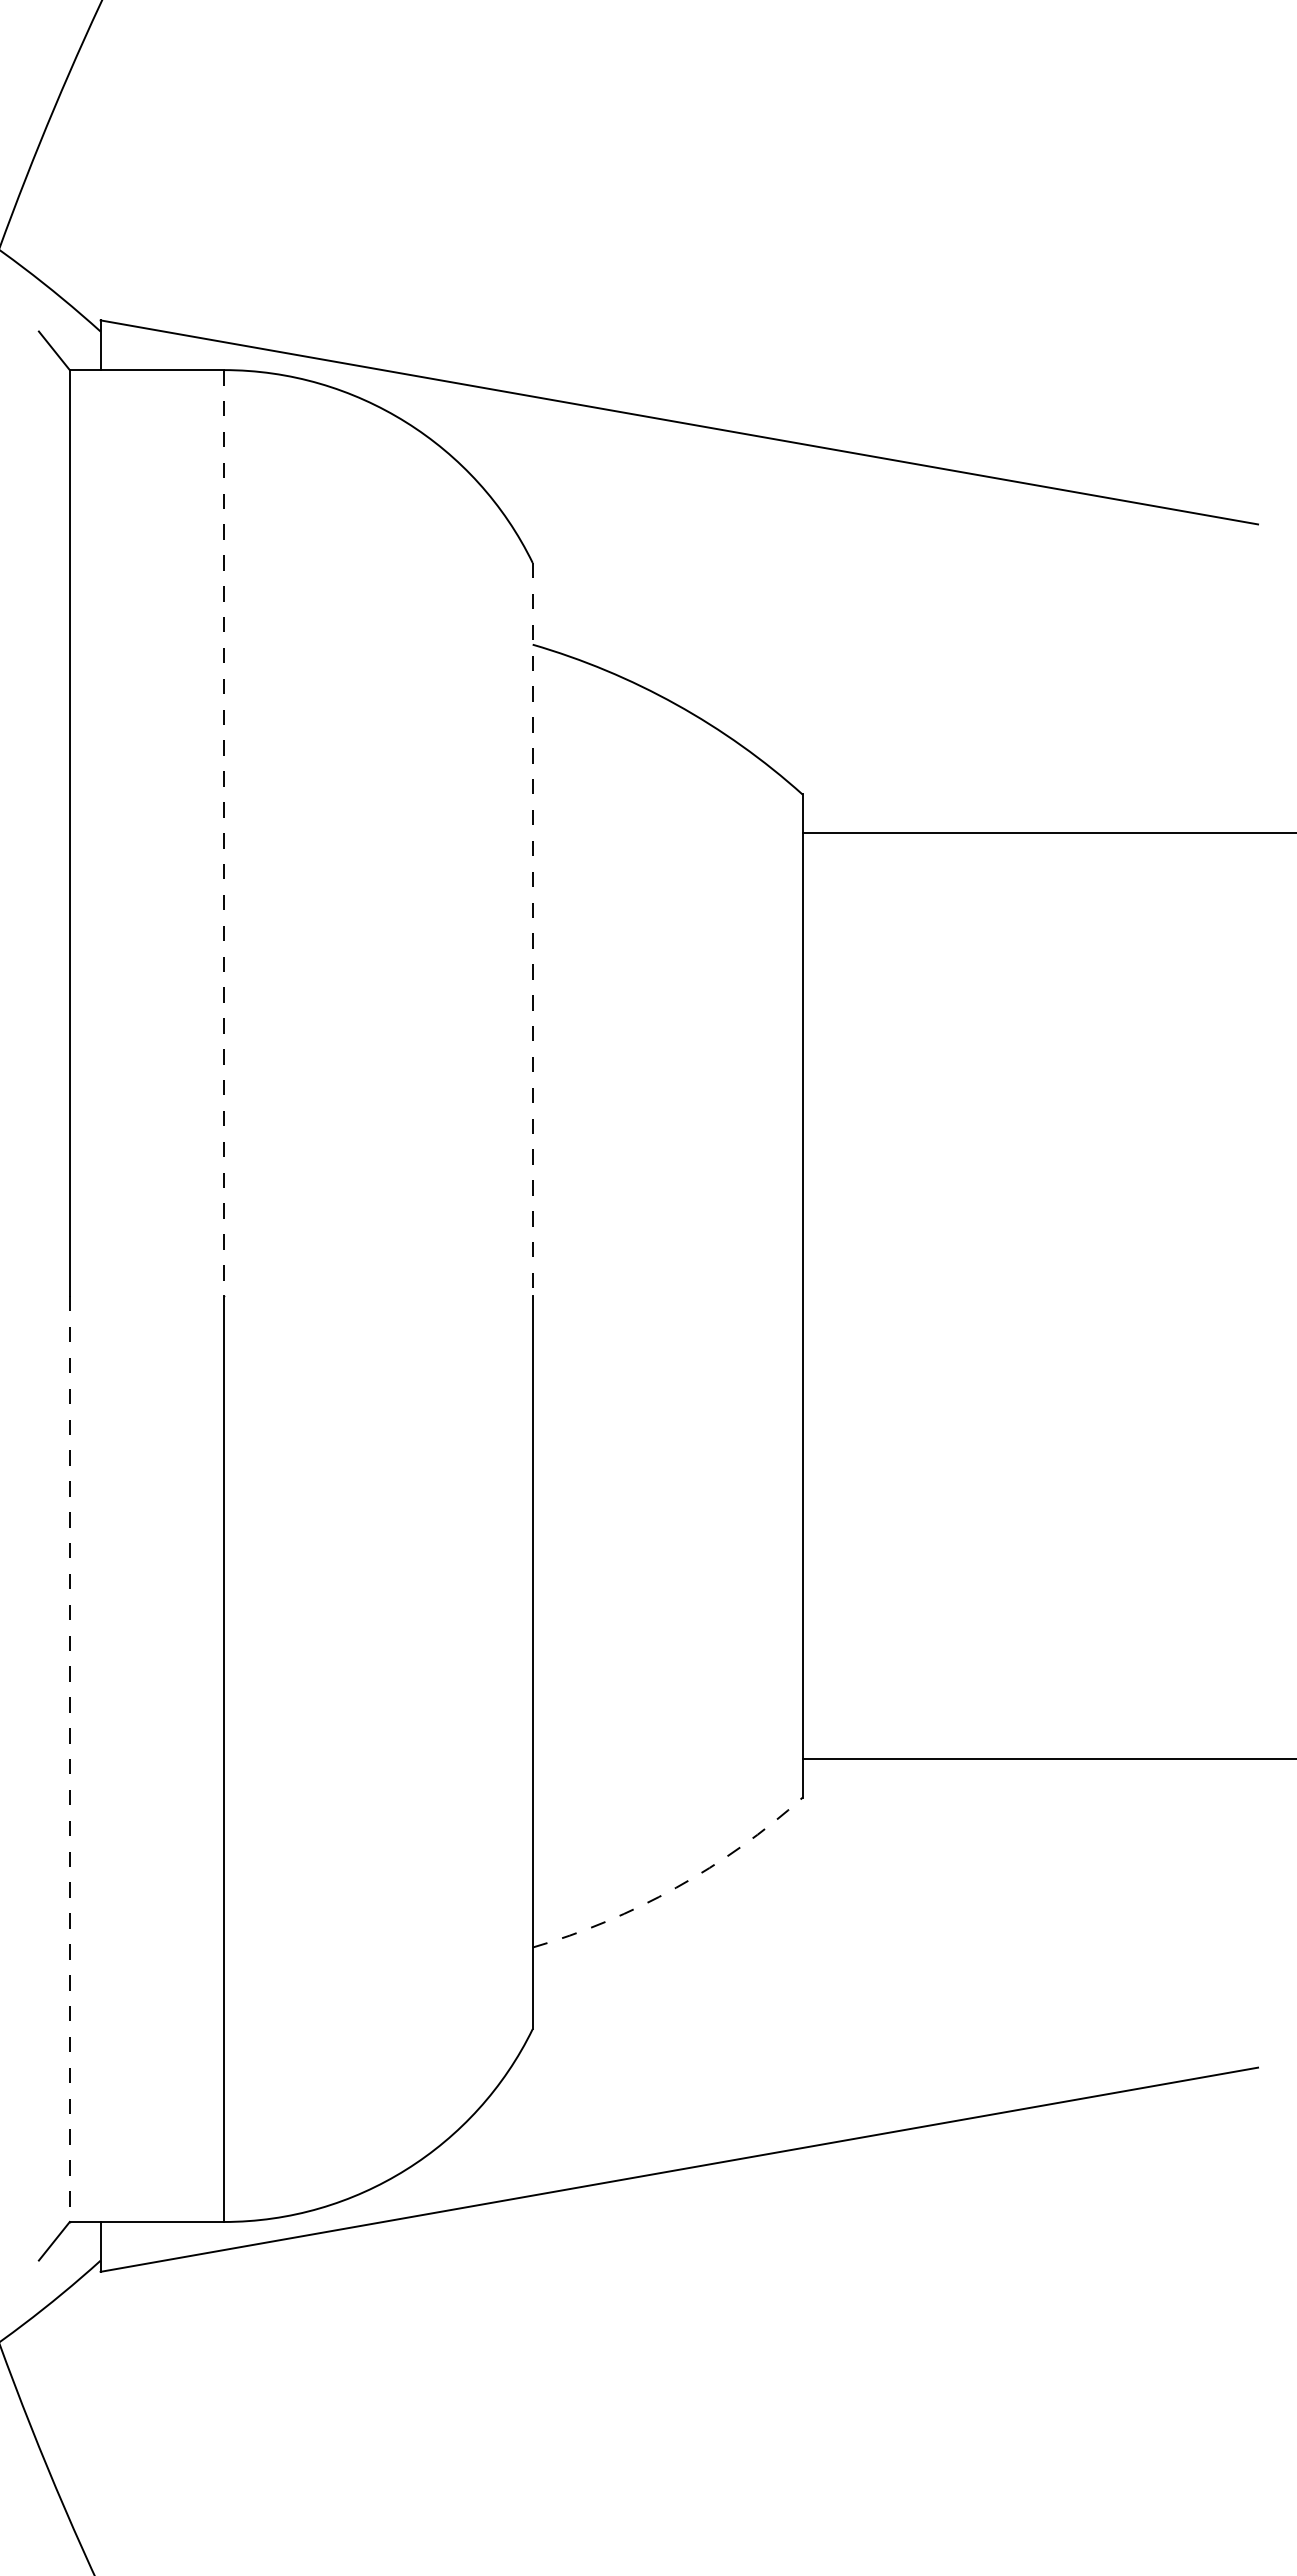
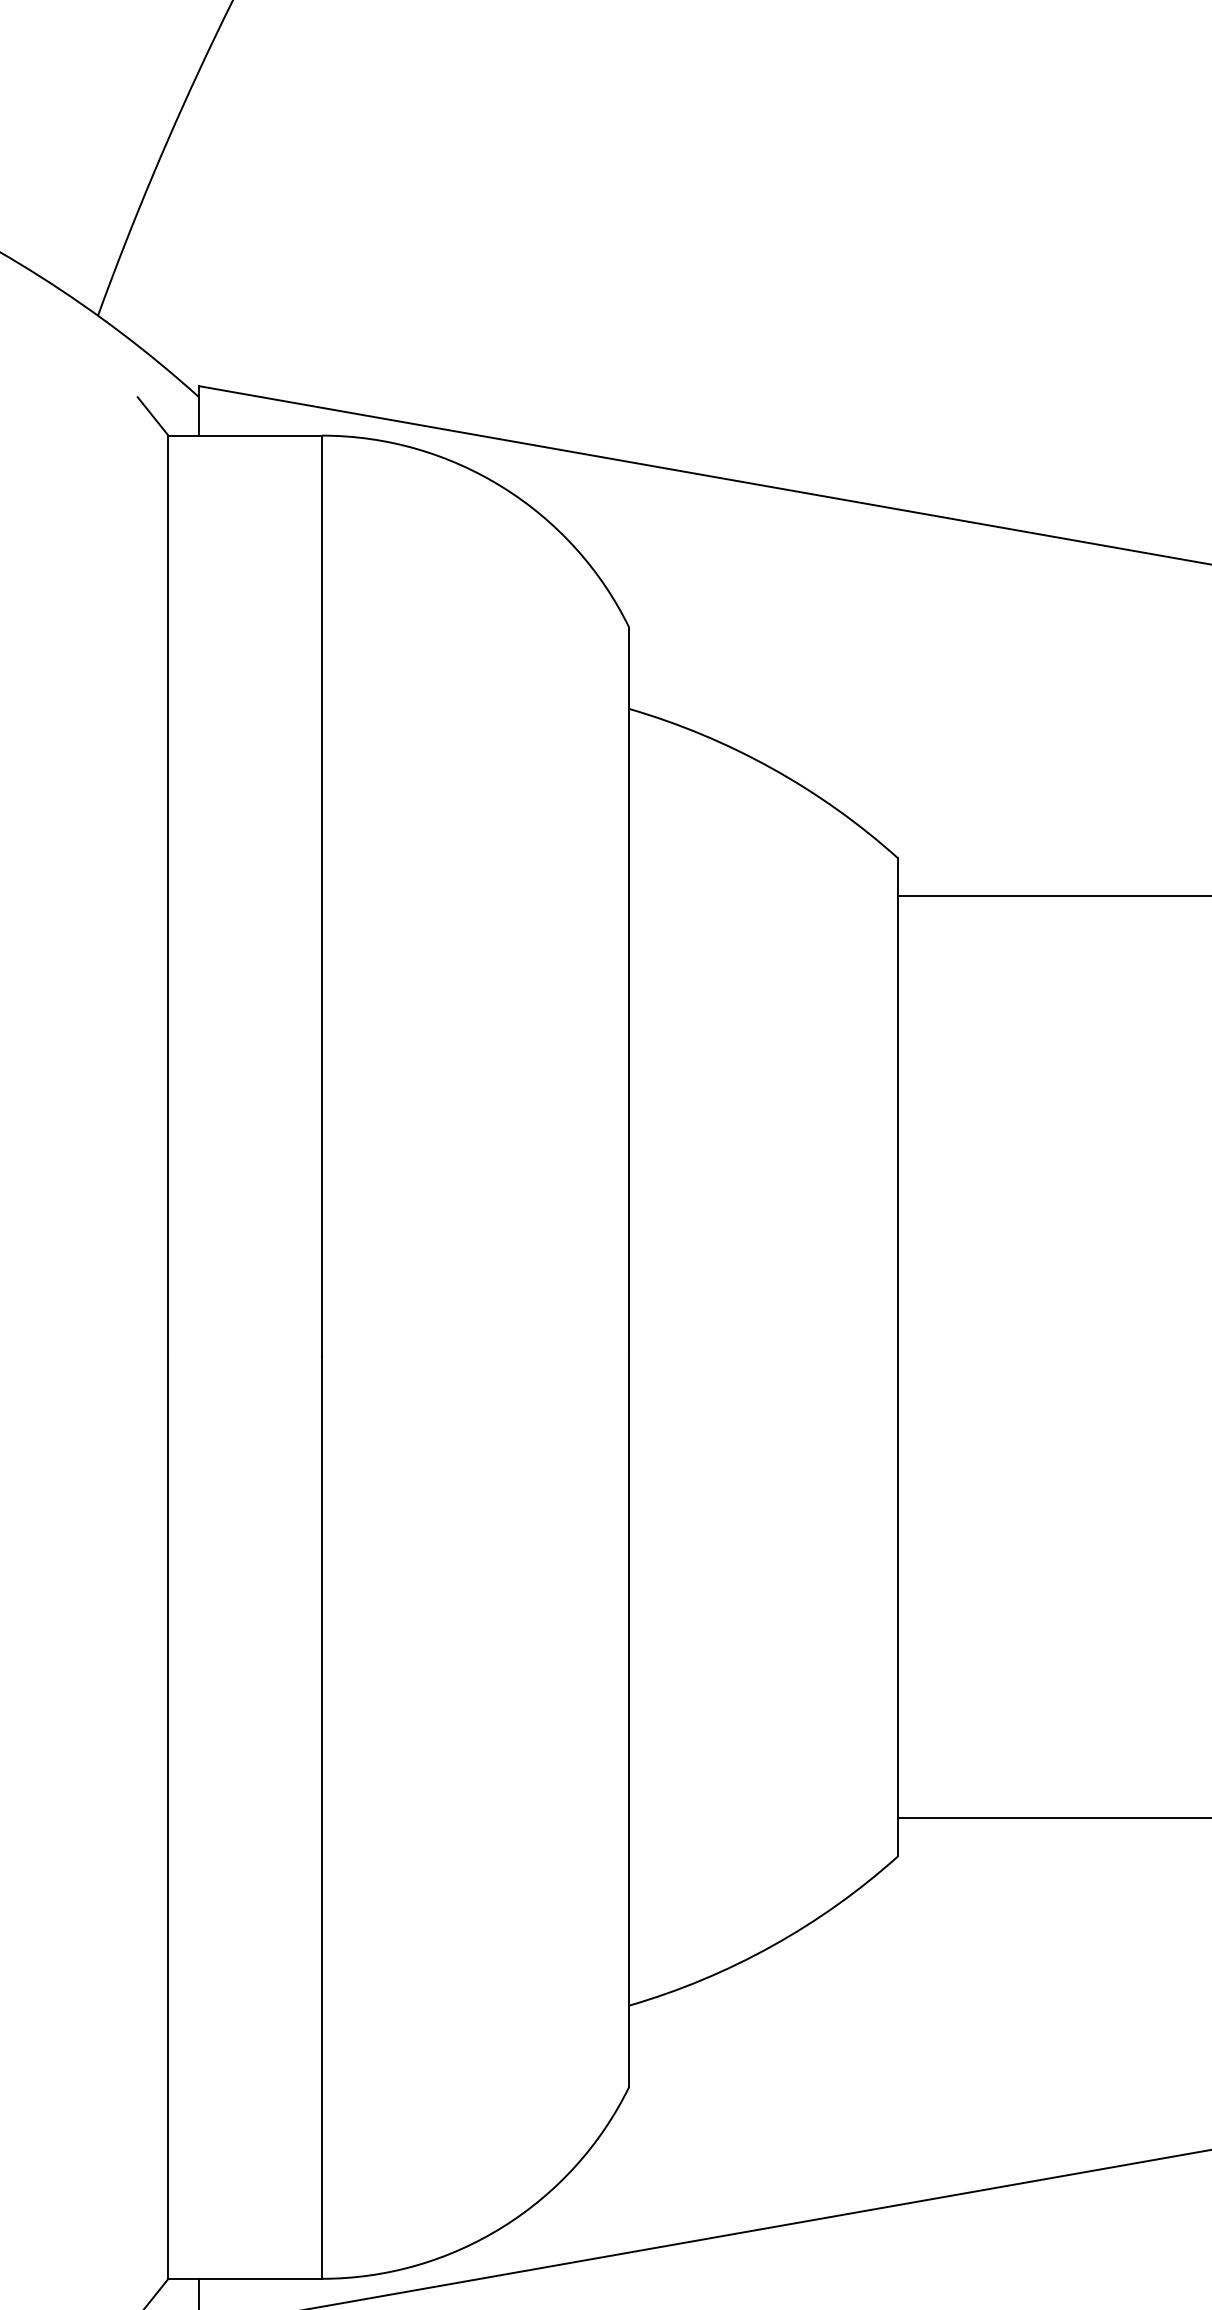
line: (224, 833) -> (322, 896), dashed -> solid
line: (532, 929) -> (628, 992), dashed -> solid
line: (69, 1759) -> (168, 1818), dashed -> solid
arc: (676, 1887) -> (772, 1945), dashed -> solid

